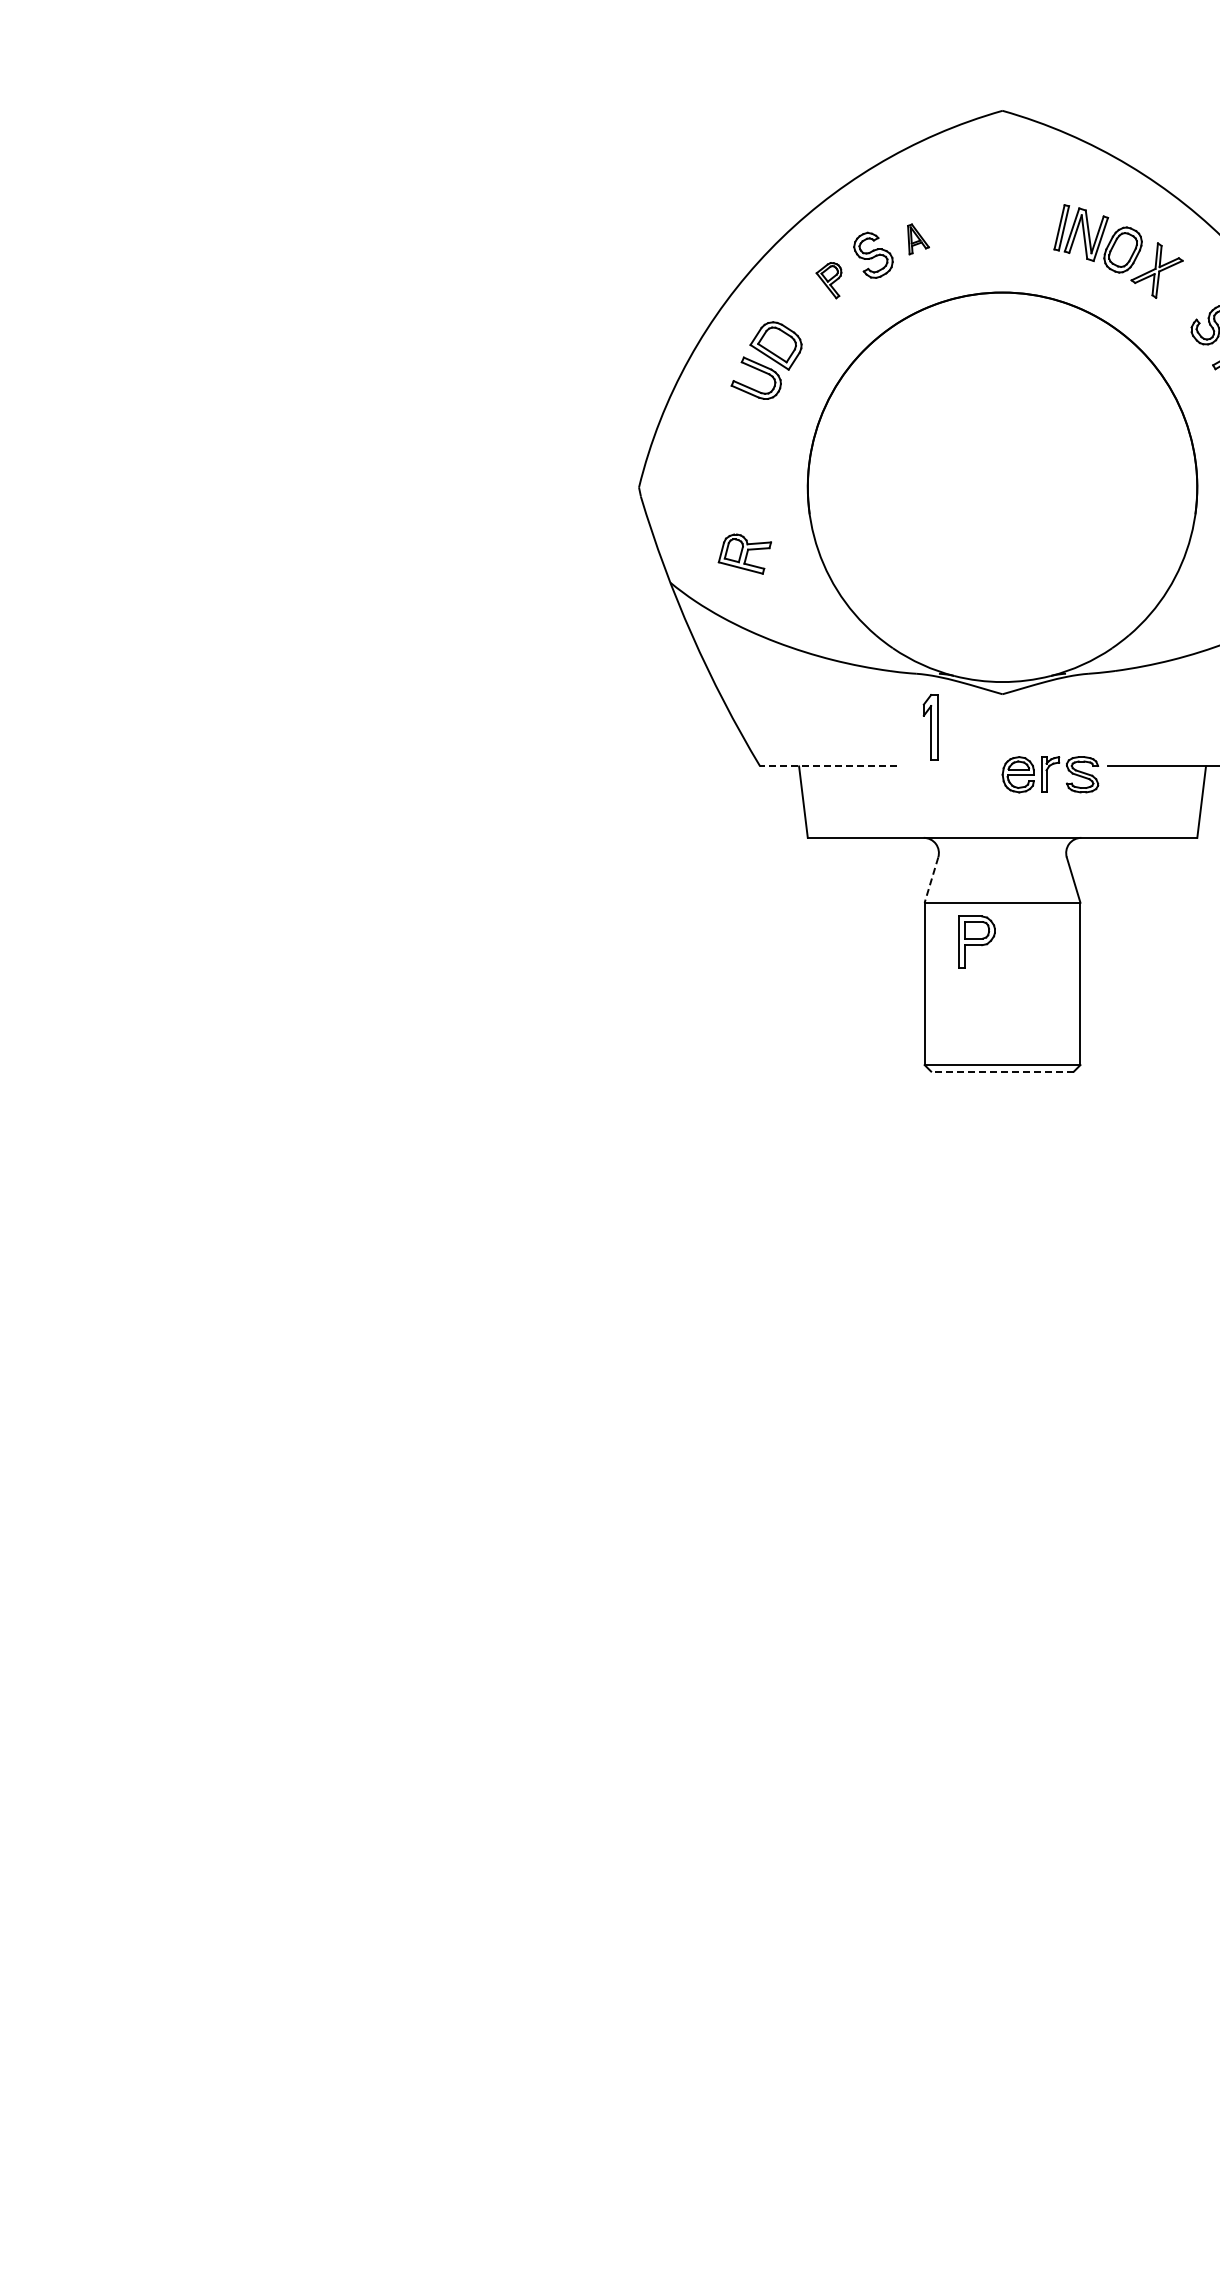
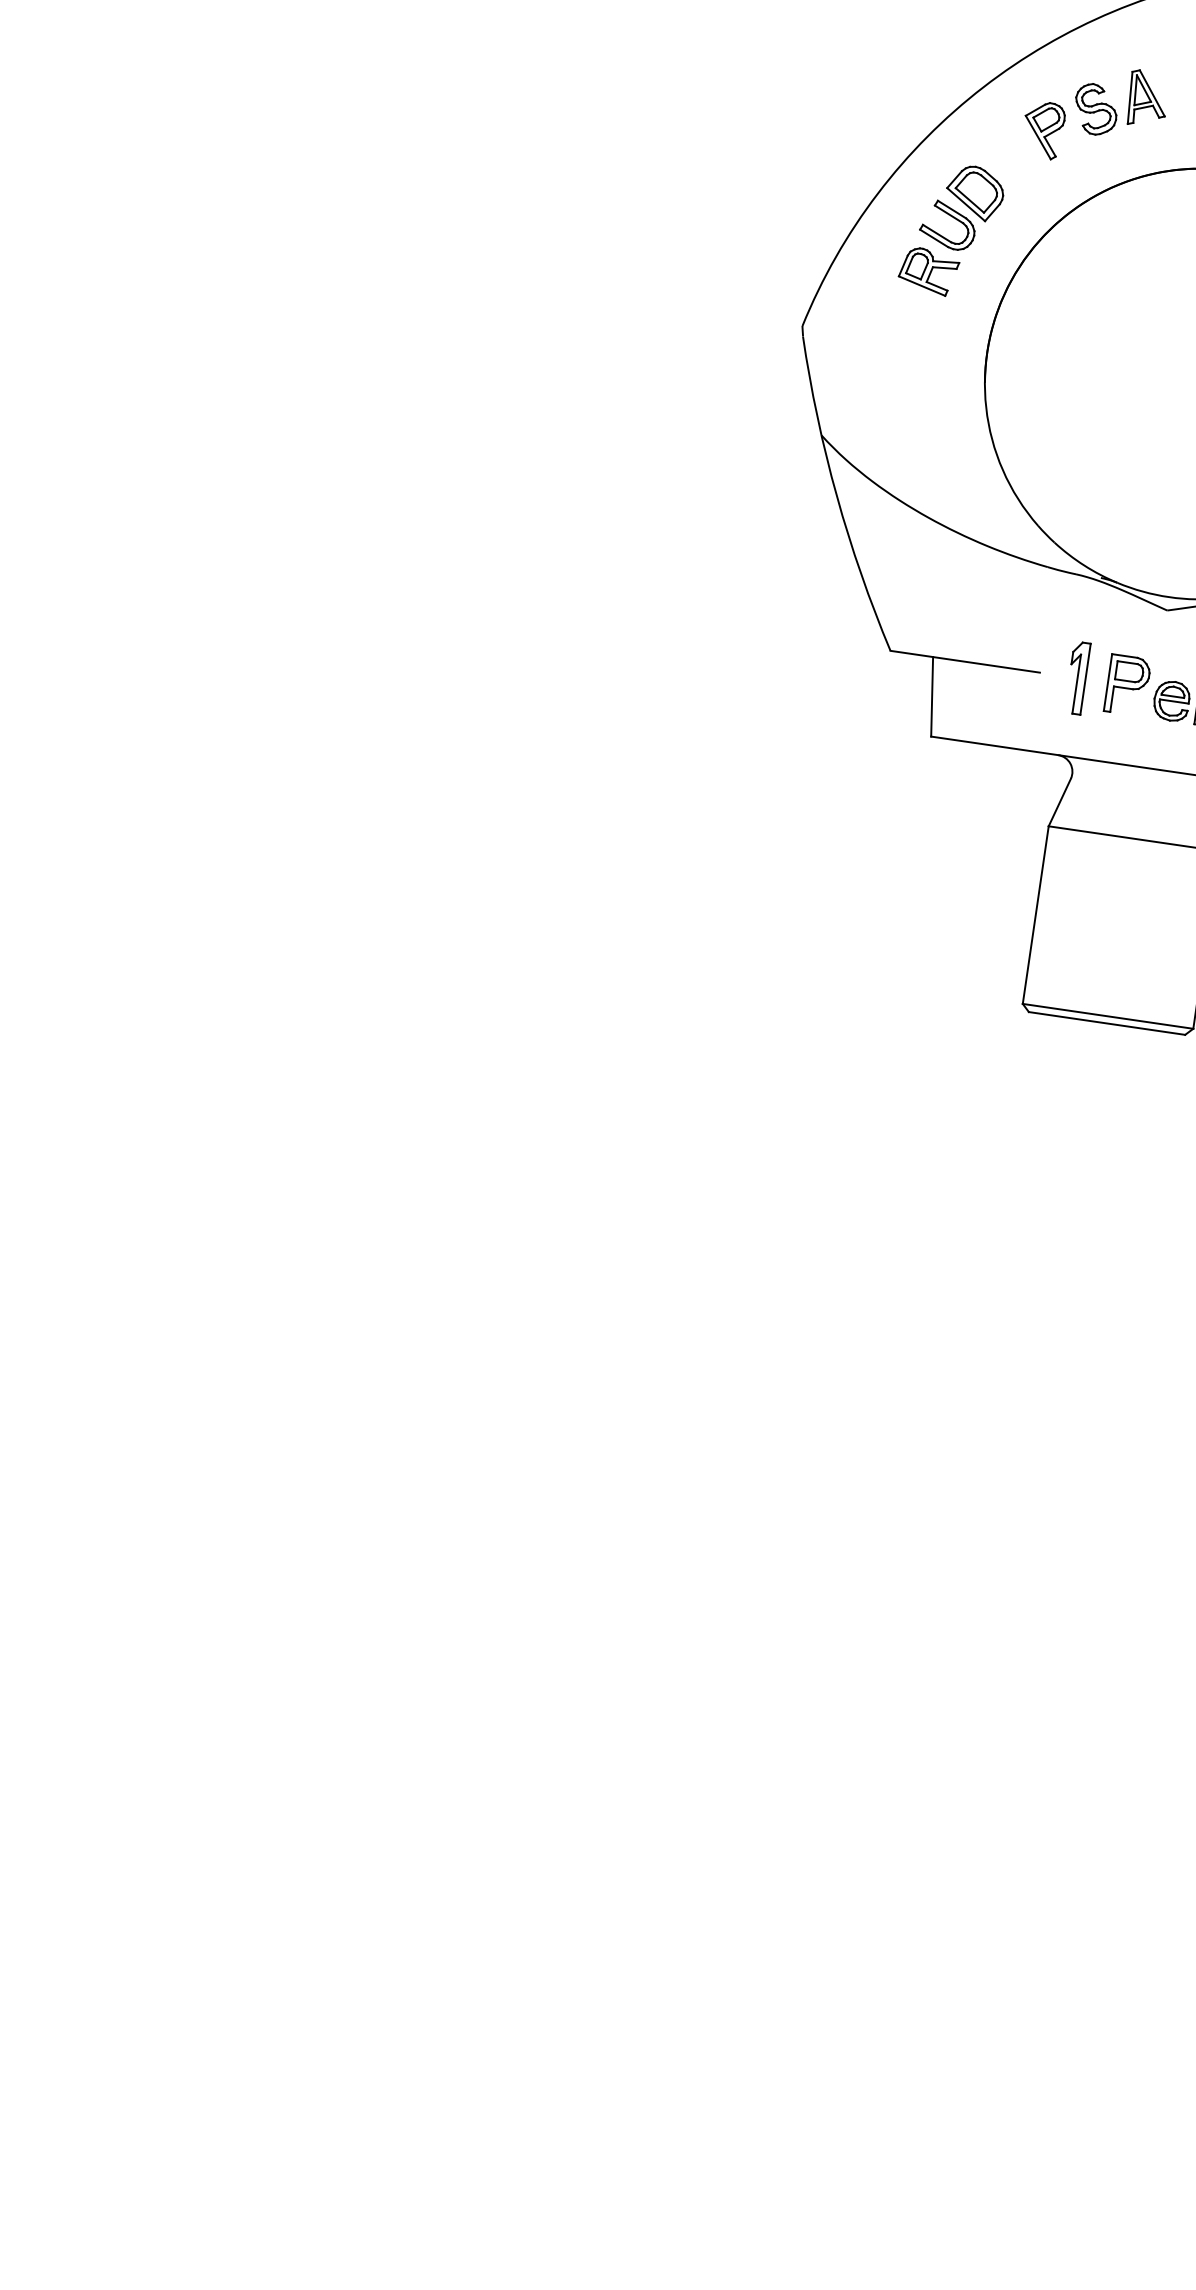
part: (918, 239) -> (1147, 99), size x1.67
part: (828, 280) -> (1042, 129), size x1.43
part: (744, 553) -> (928, 270), moved
part: (930, 727) -> (1076, 678), moved
line: (828, 766) -> (965, 661), dashed -> solid
line: (931, 880) -> (1059, 803), dashed -> solid
part: (976, 941) -> (1127, 684), moved
line: (1002, 1071) -> (1106, 1023), dashed -> solid

